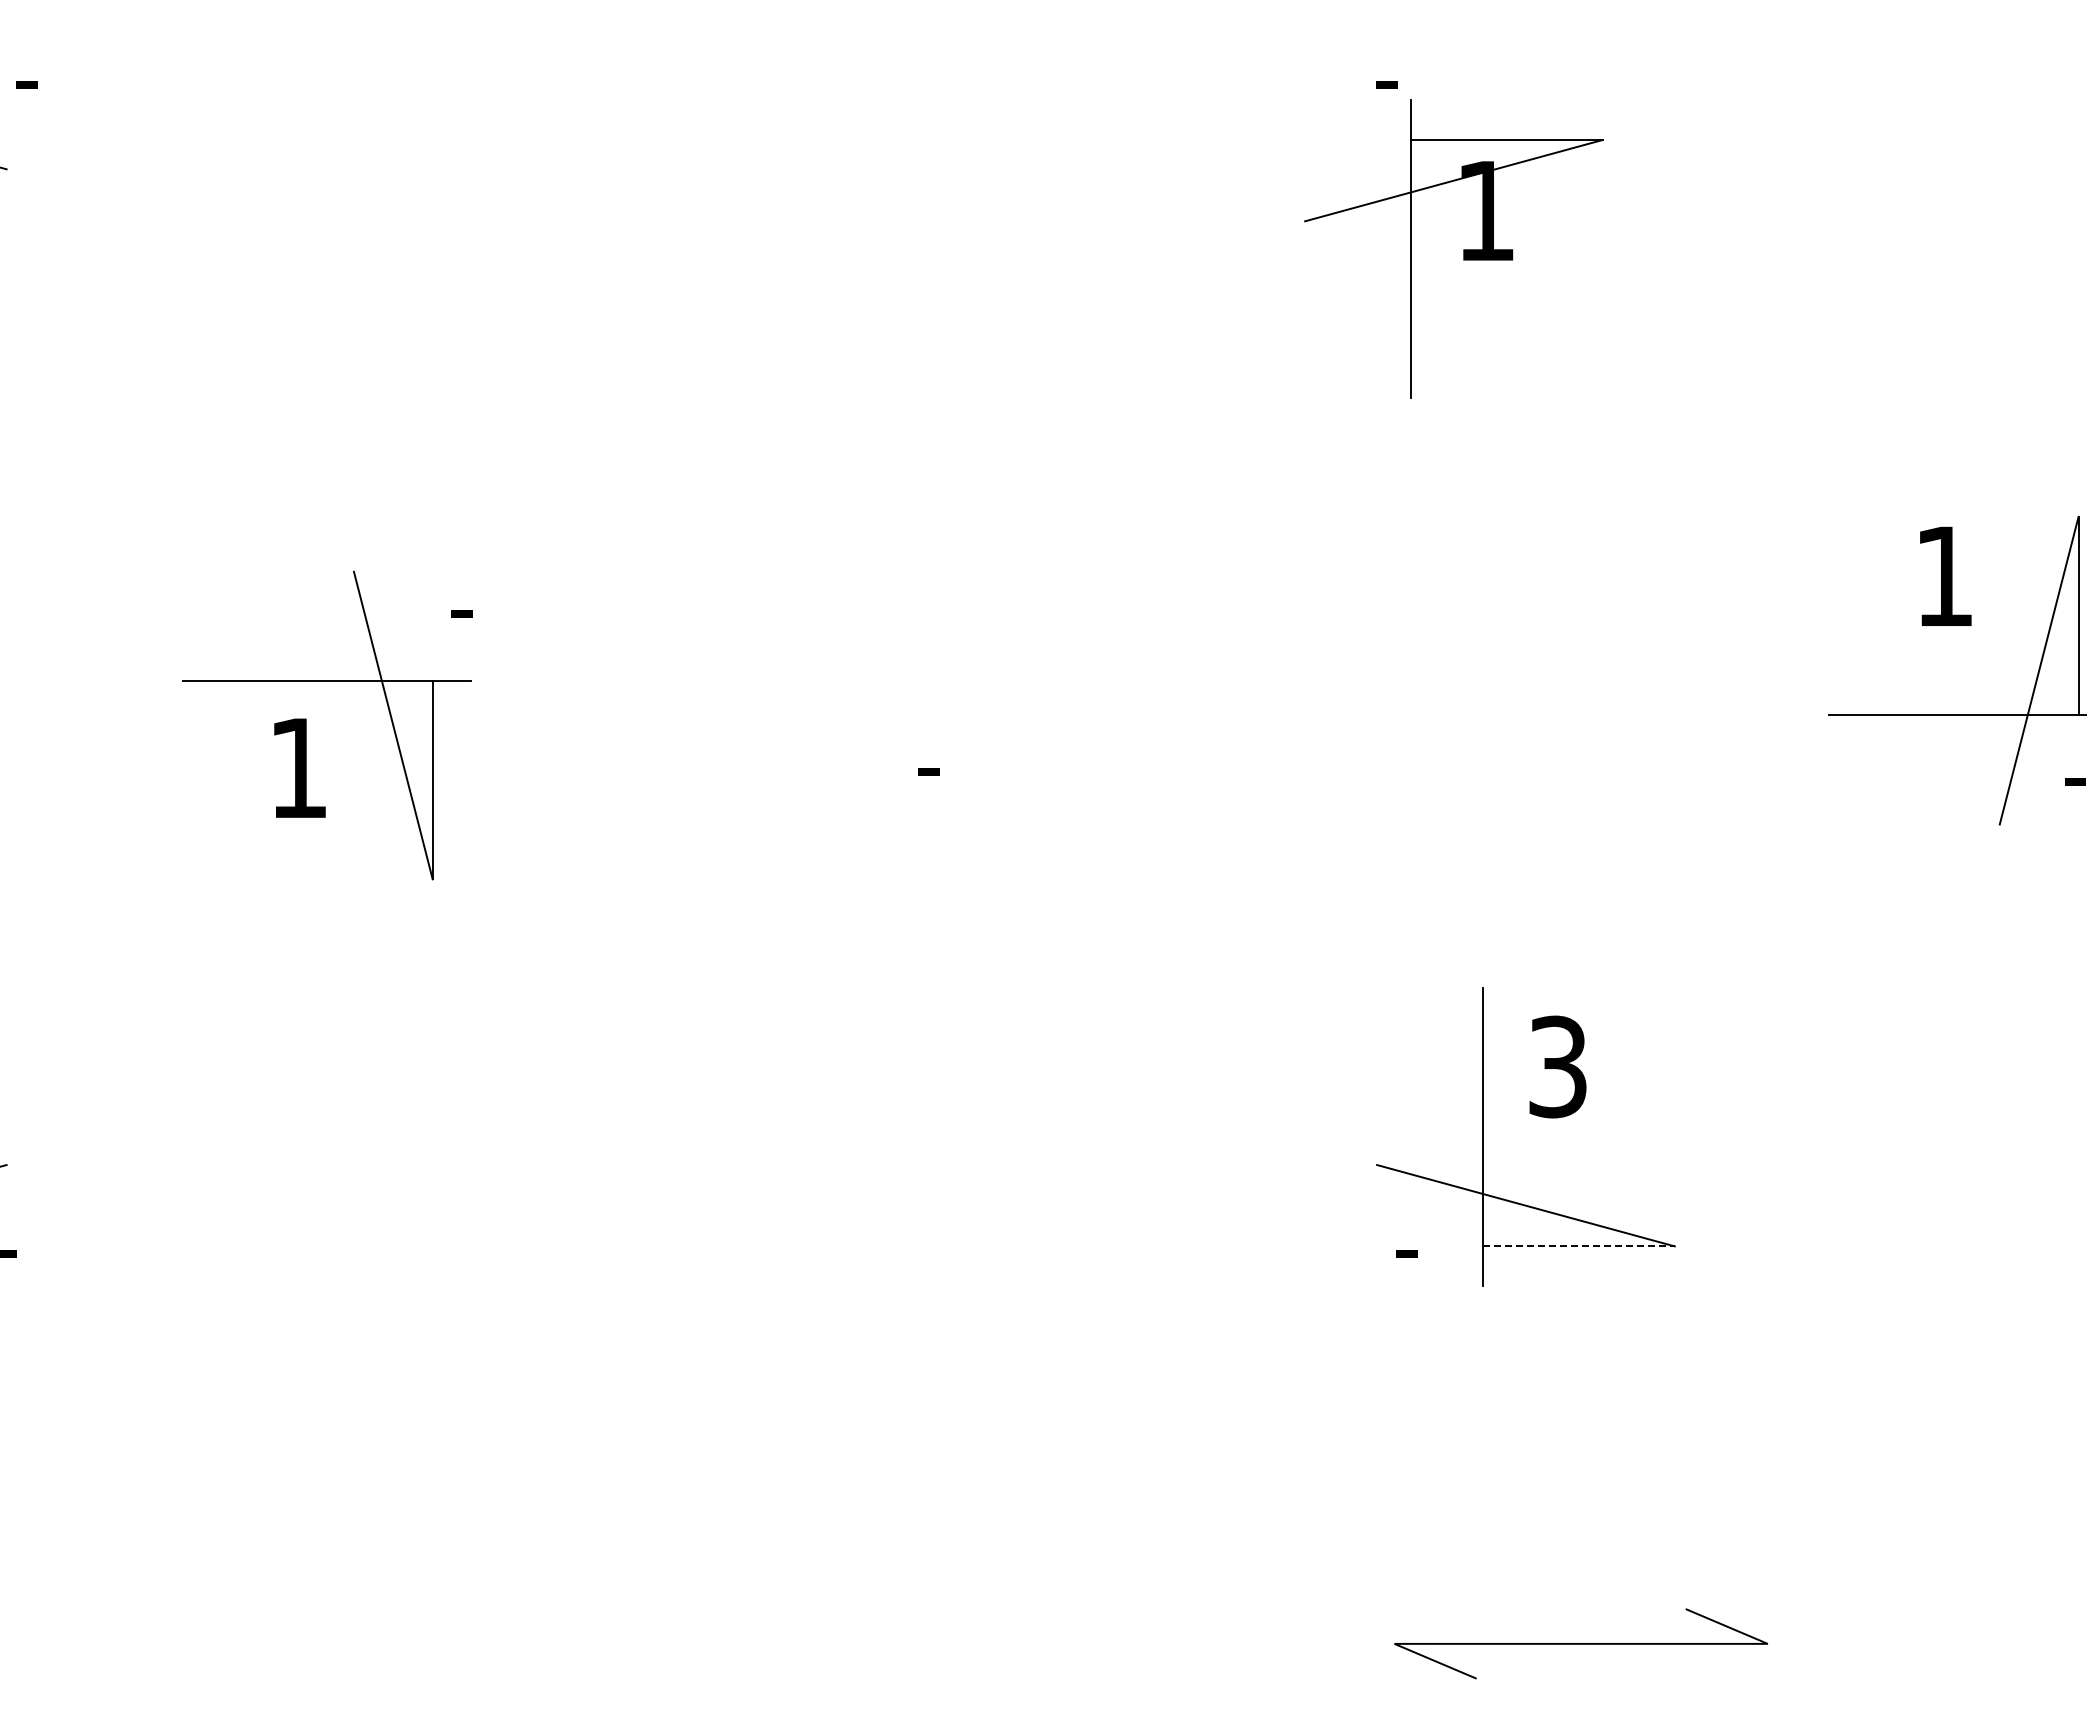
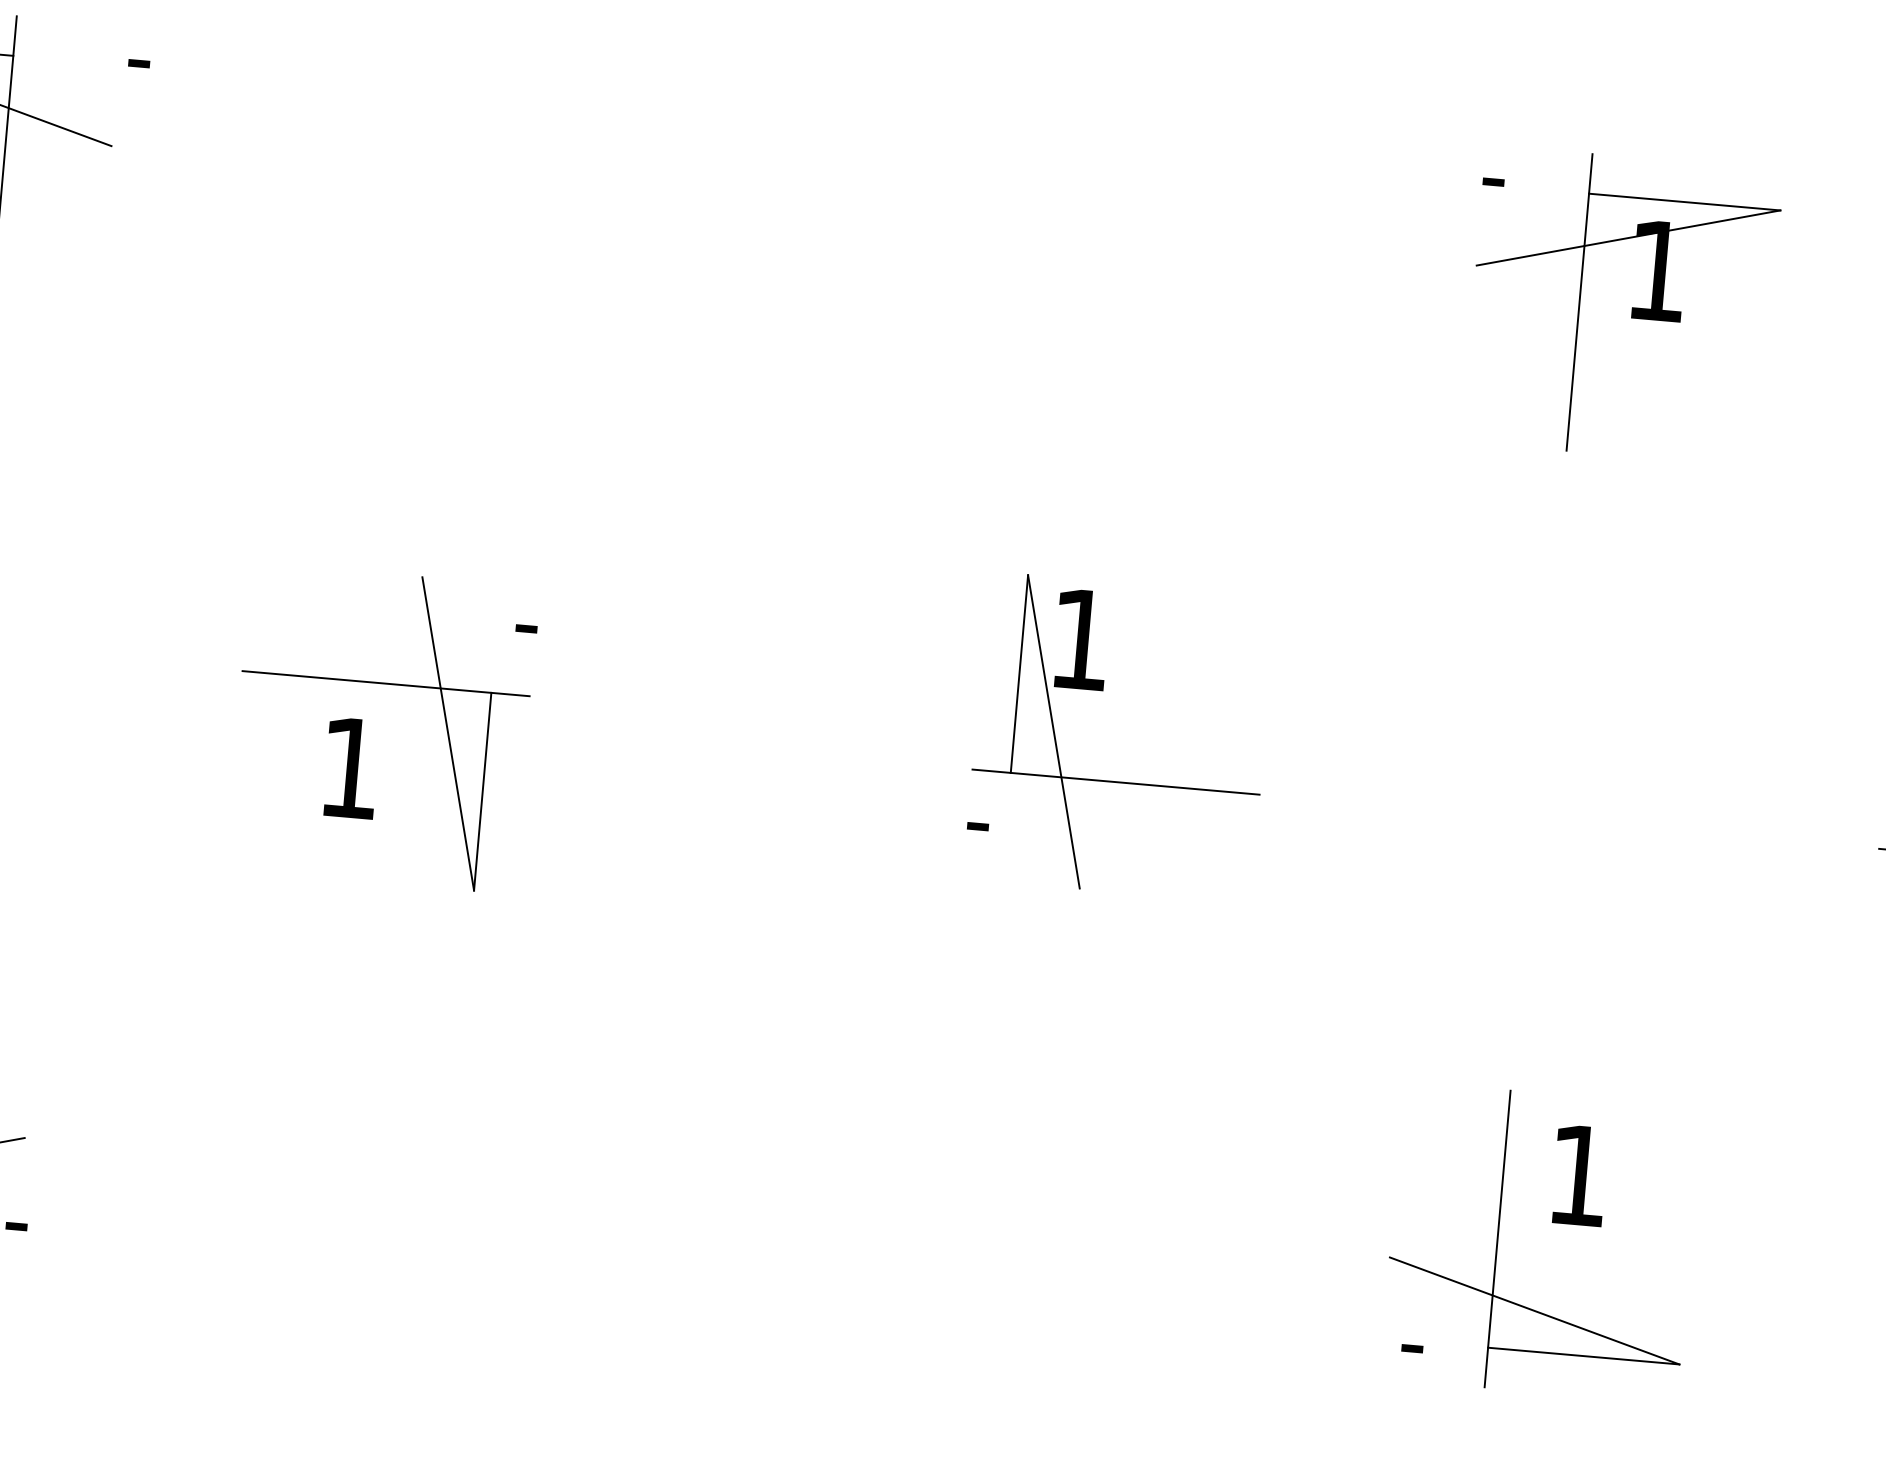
part: (1463, 249) -> (1632, 307), moved
part: (1062, 714) -> (1115, 781), added
text: (1557, 1066) -> (1578, 1175), 3 -> 1
line: (1579, 1246) -> (1584, 1356), dashed -> solid

